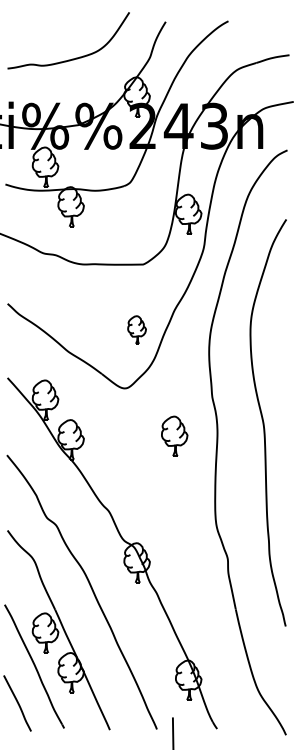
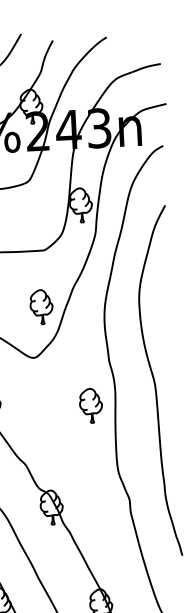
part: (136, 329) -> (41, 306), size x1.43
part: (174, 435) -> (90, 405), moved

